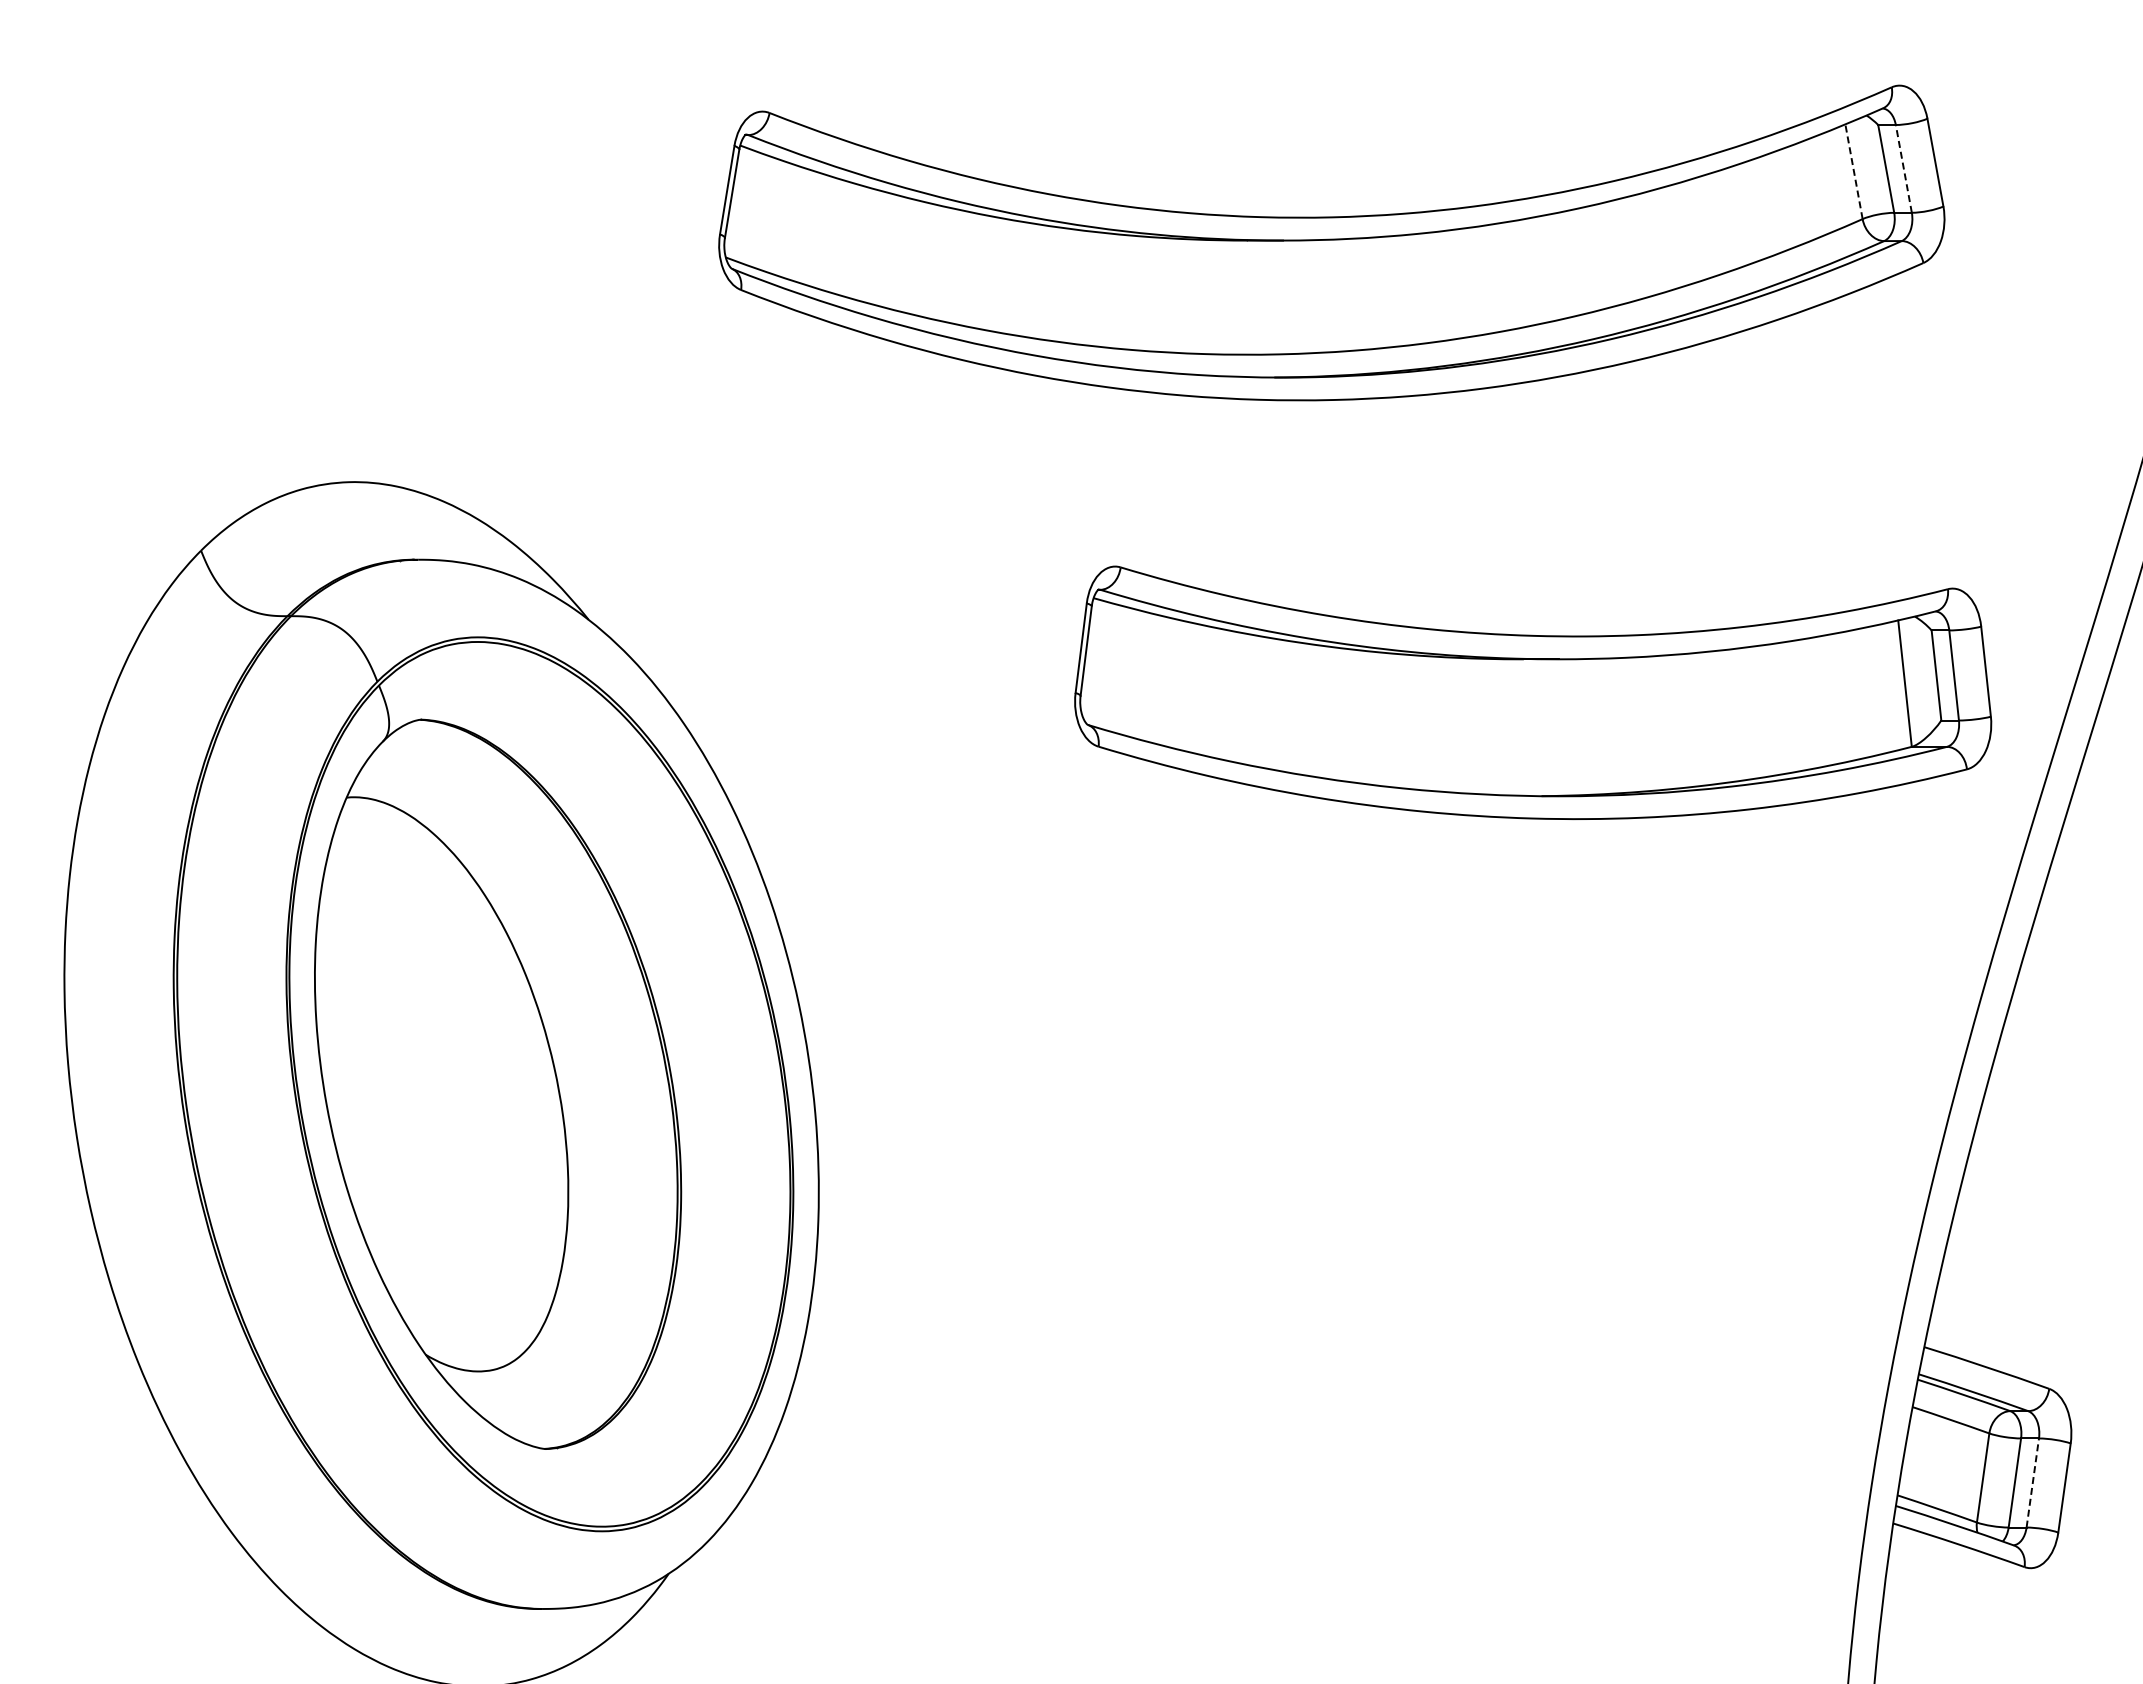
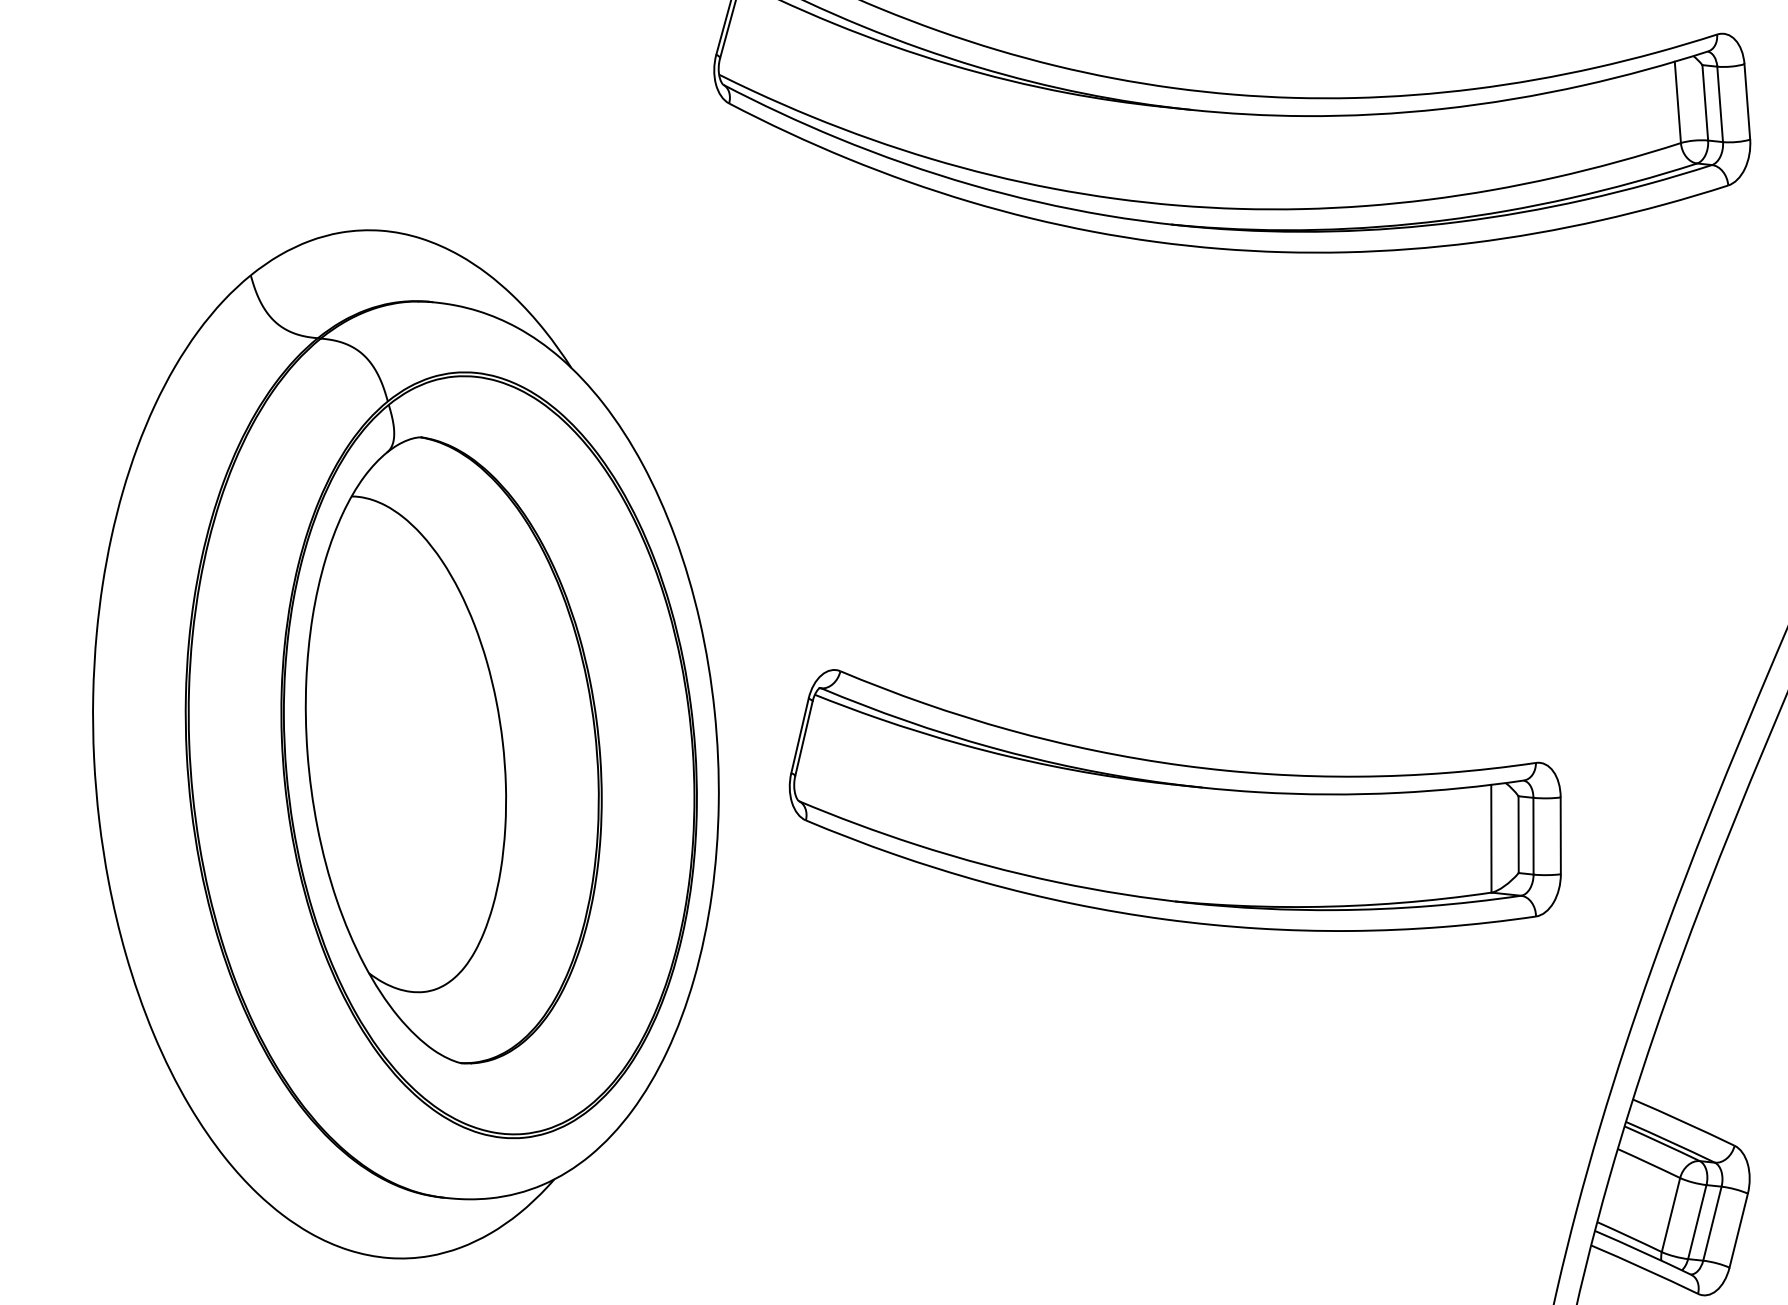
line: (1903, 168) -> (1719, 104), dashed -> solid
line: (1853, 171) -> (1677, 102), dashed -> solid
part: (1533, 692) -> (1177, 813), moved
line: (2032, 1483) -> (1712, 1224), dashed -> solid

